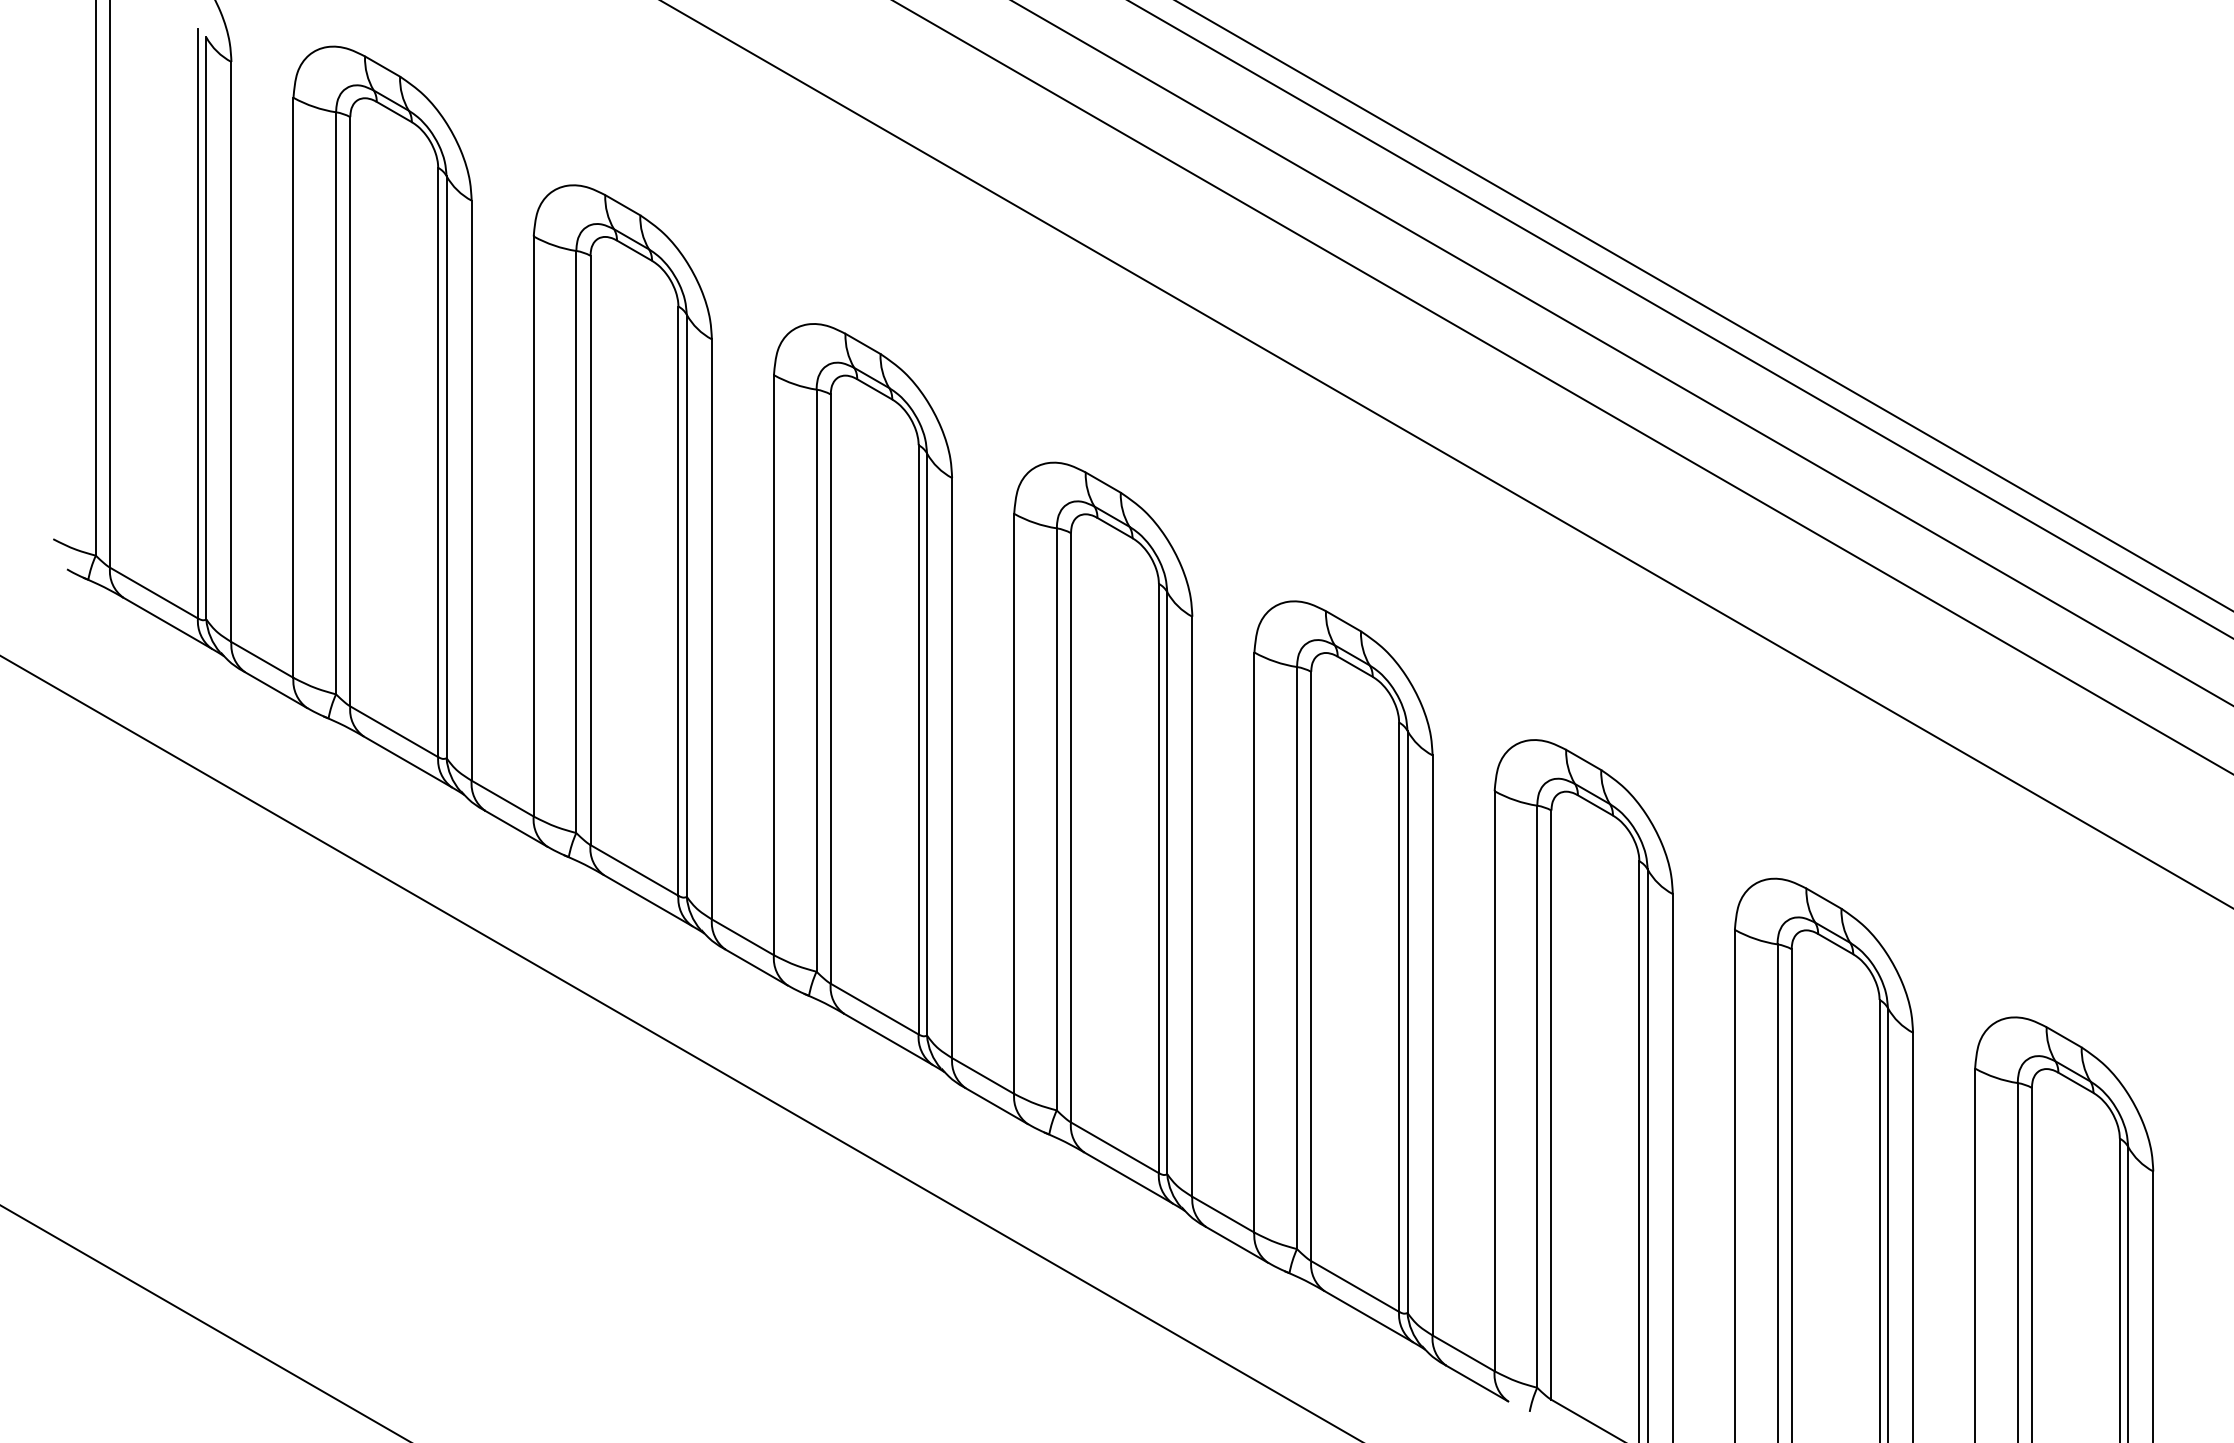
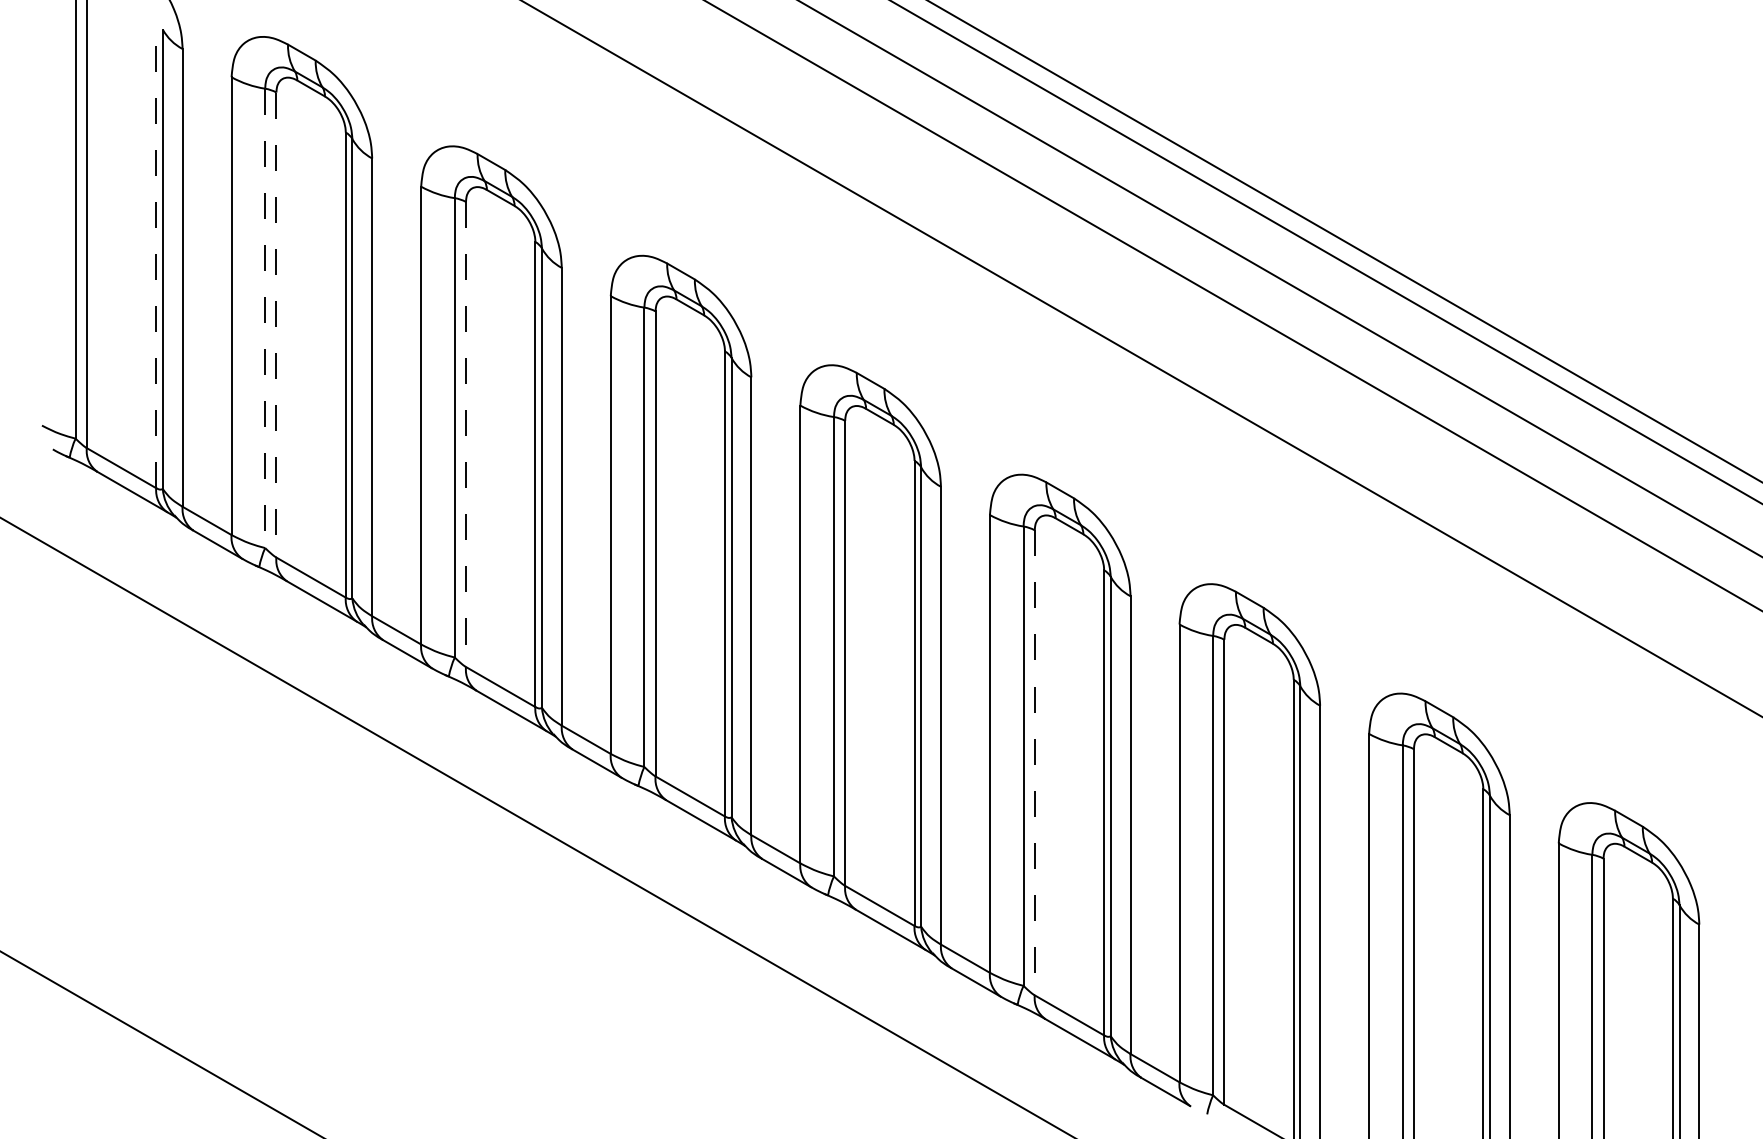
line: (197, 323) -> (155, 255), solid -> dashed
line: (336, 403) -> (265, 318), solid -> dashed
line: (350, 411) -> (276, 324), solid -> dashed
line: (590, 550) -> (465, 434), solid -> dashed
line: (1311, 966) -> (1034, 762), solid -> dashed

